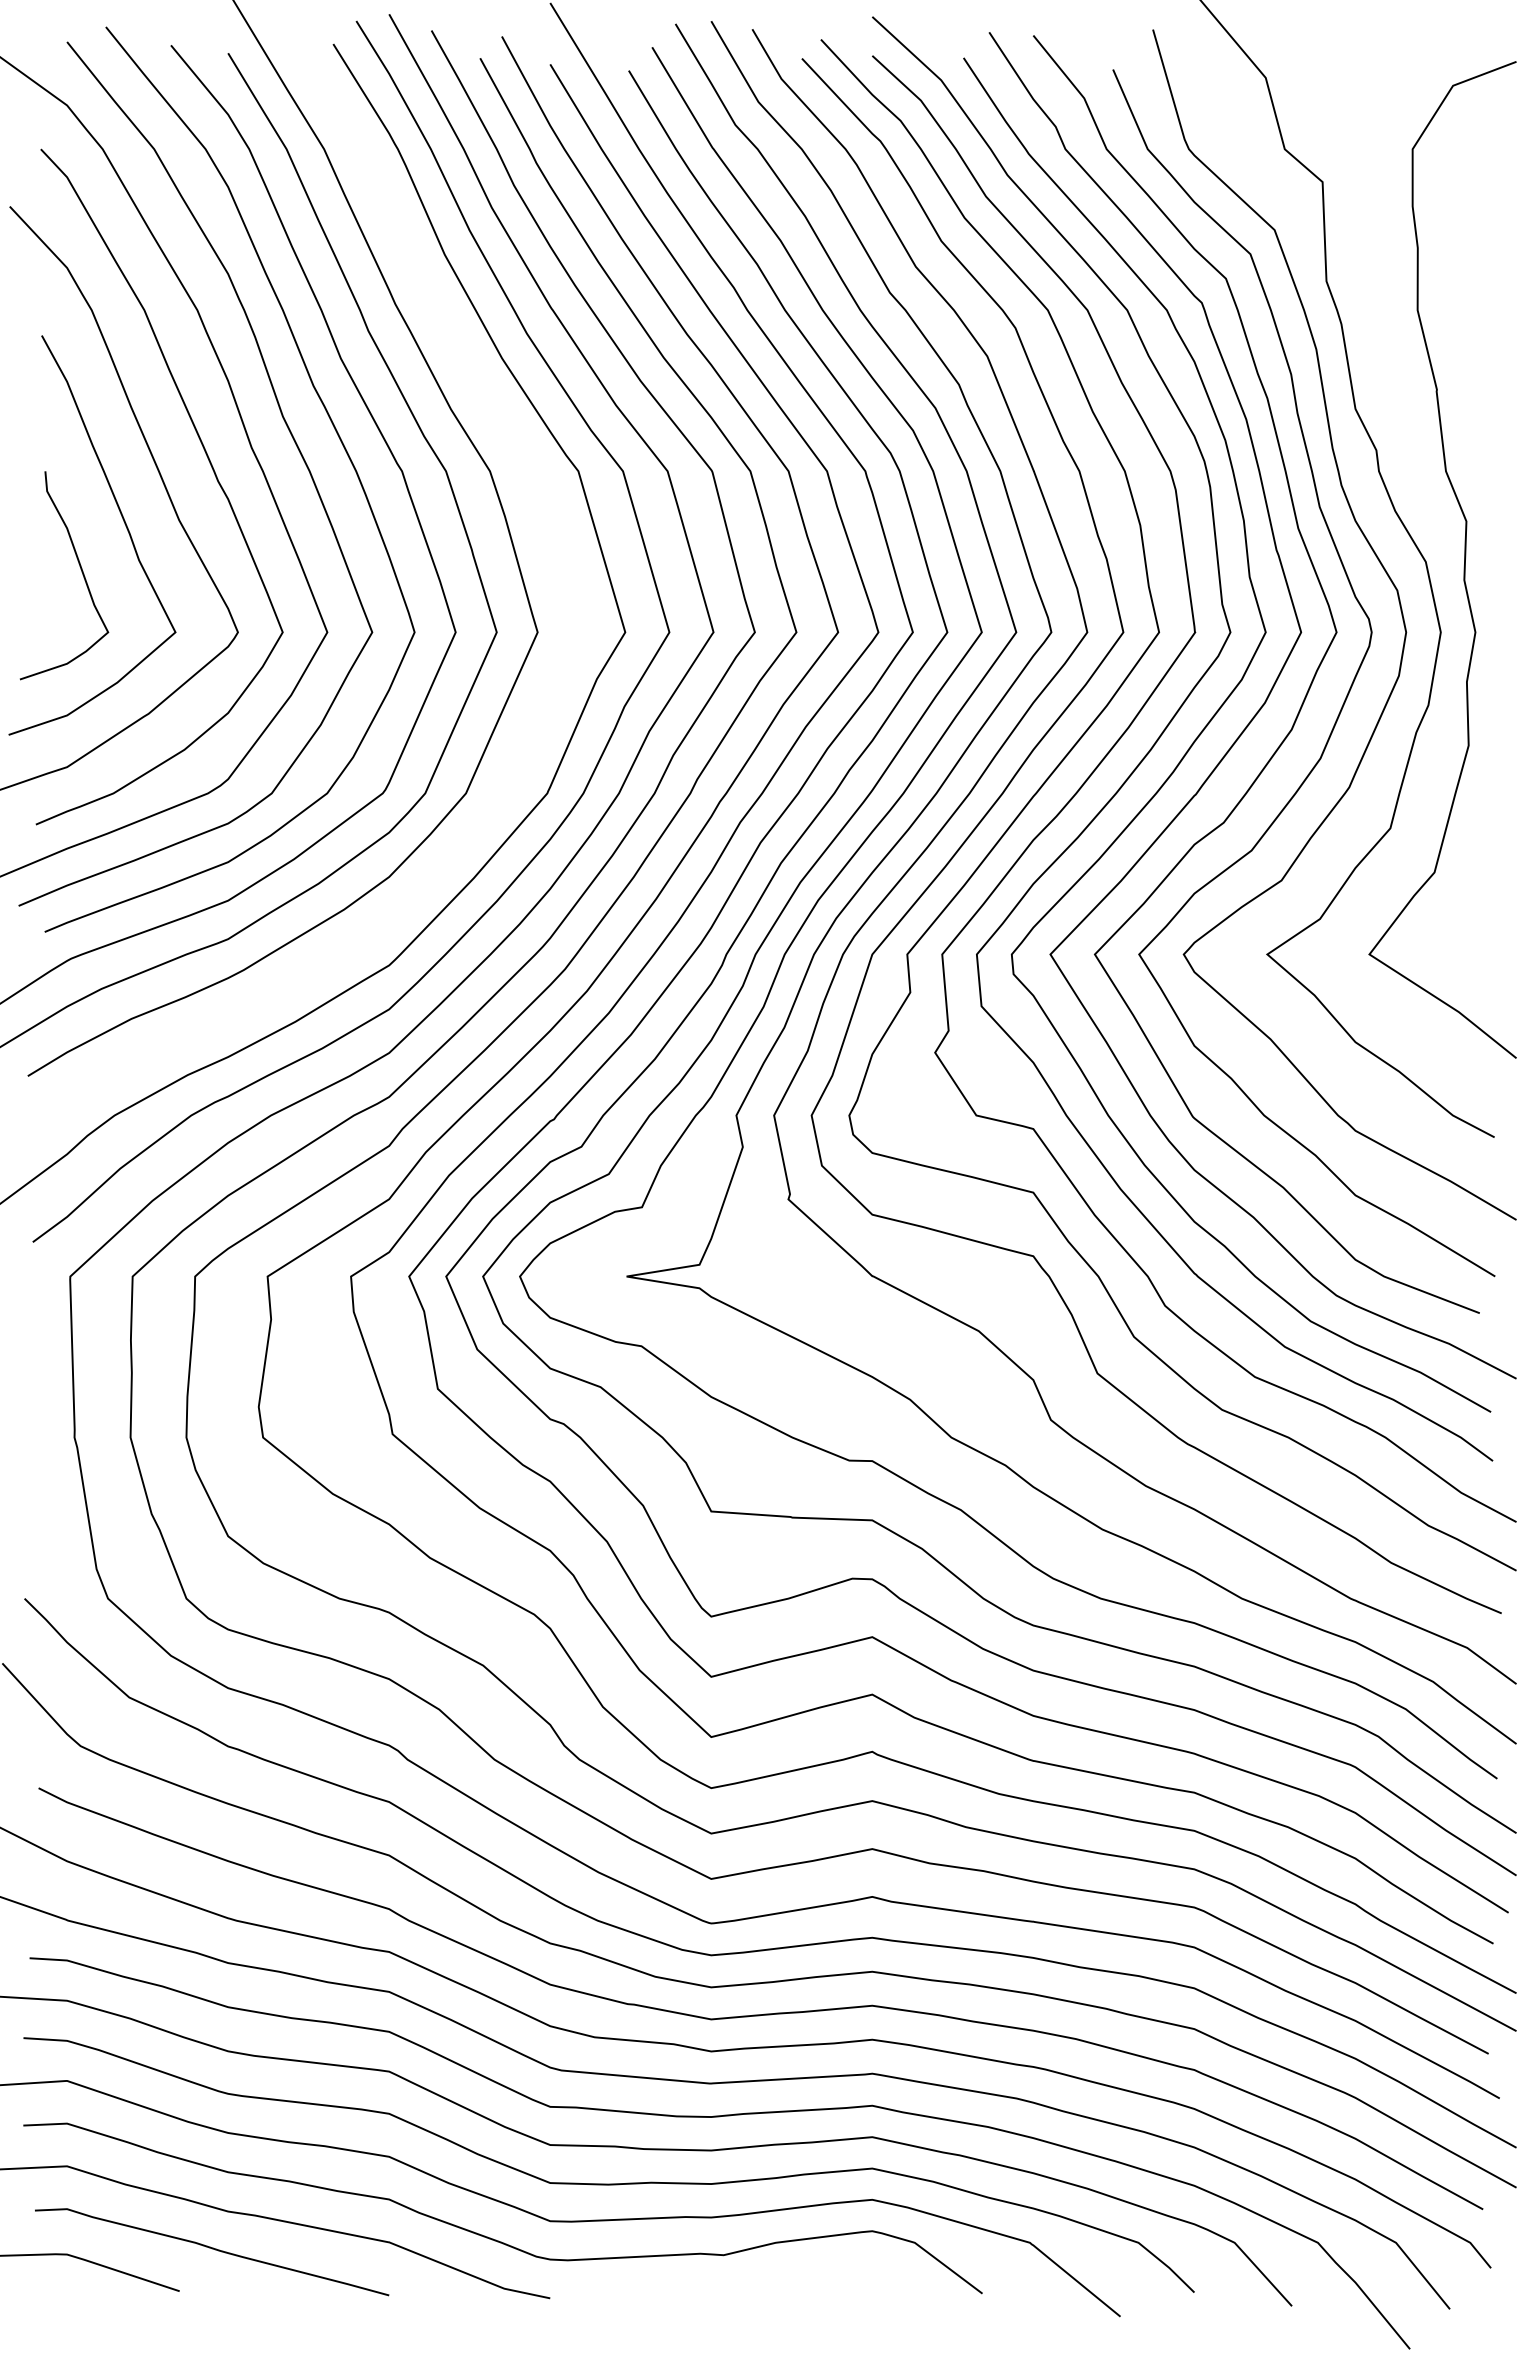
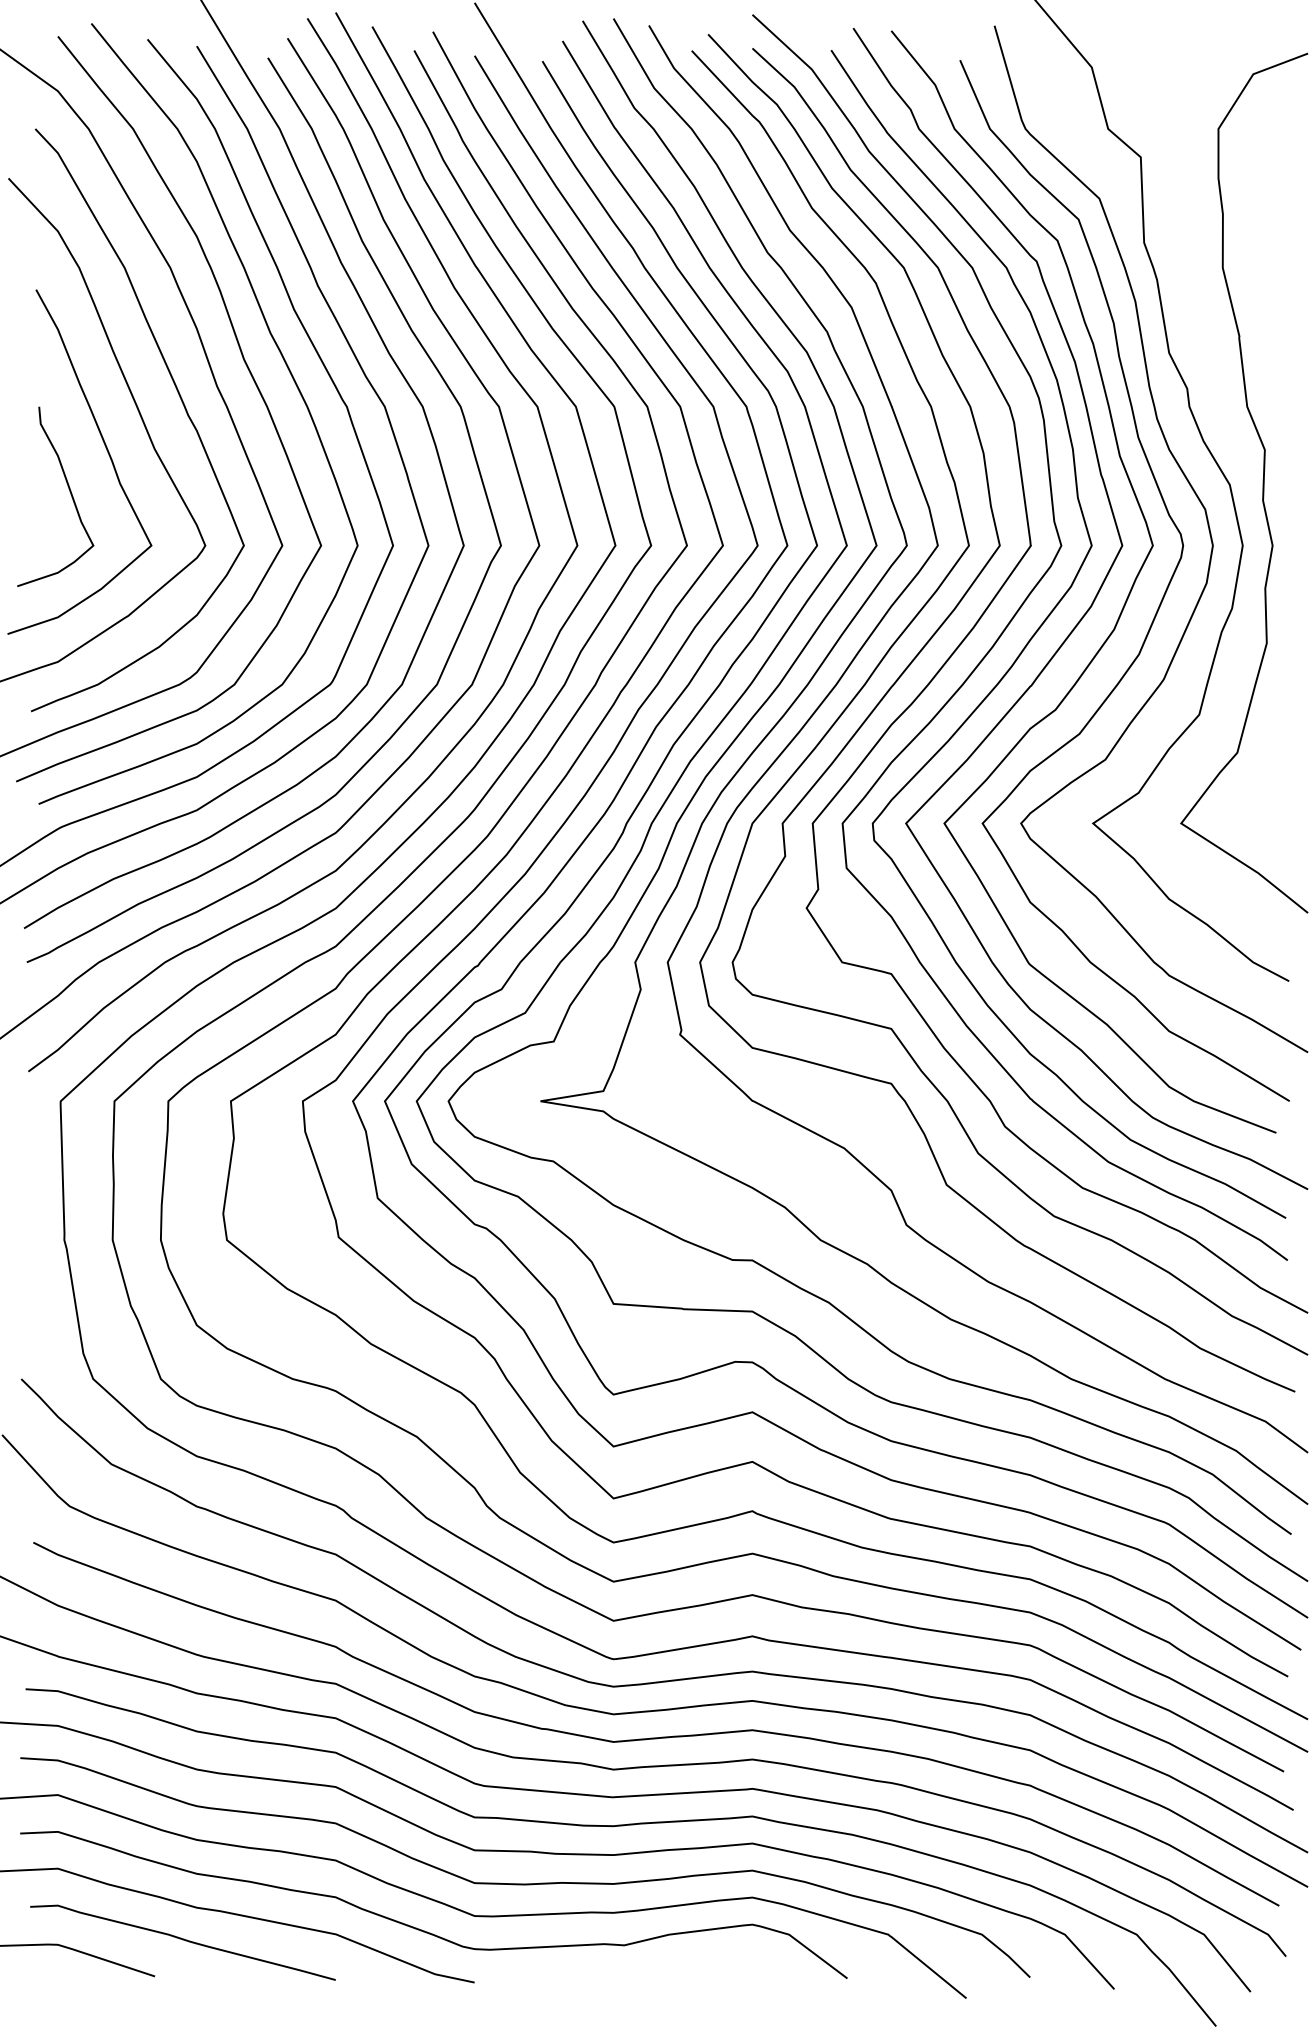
curve: (548, 525) -> (473, 453), added

